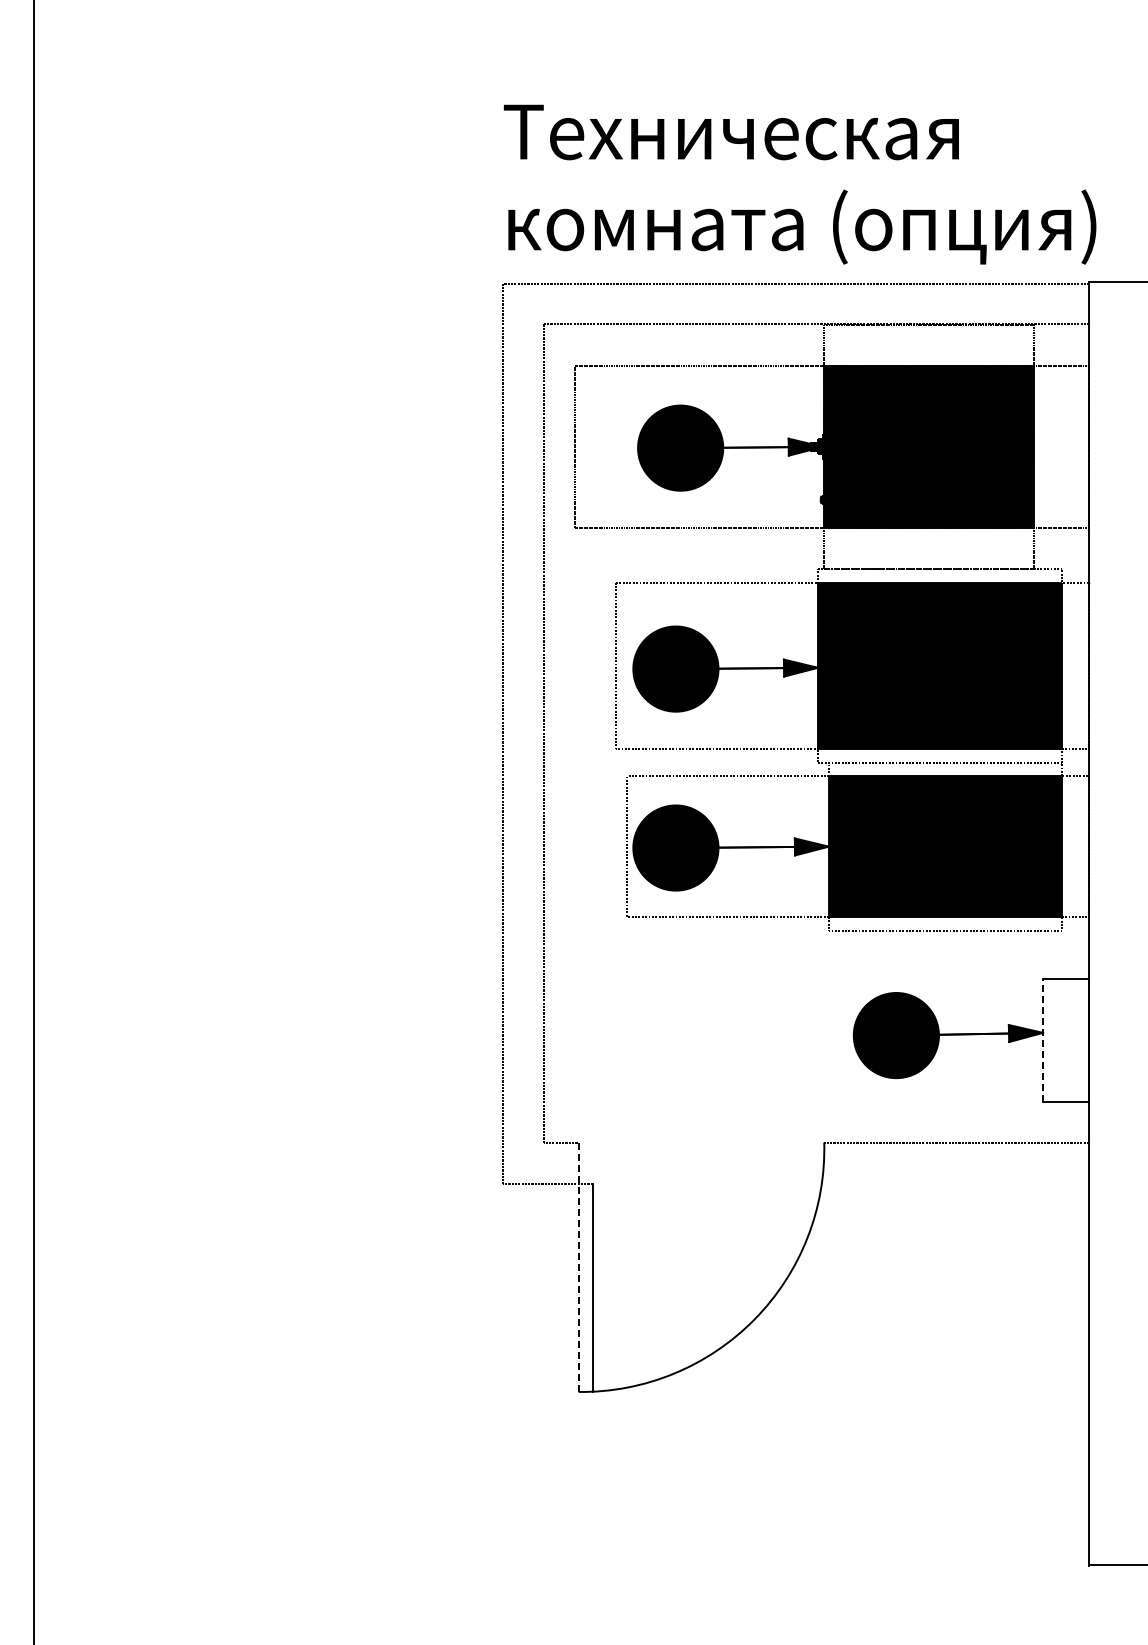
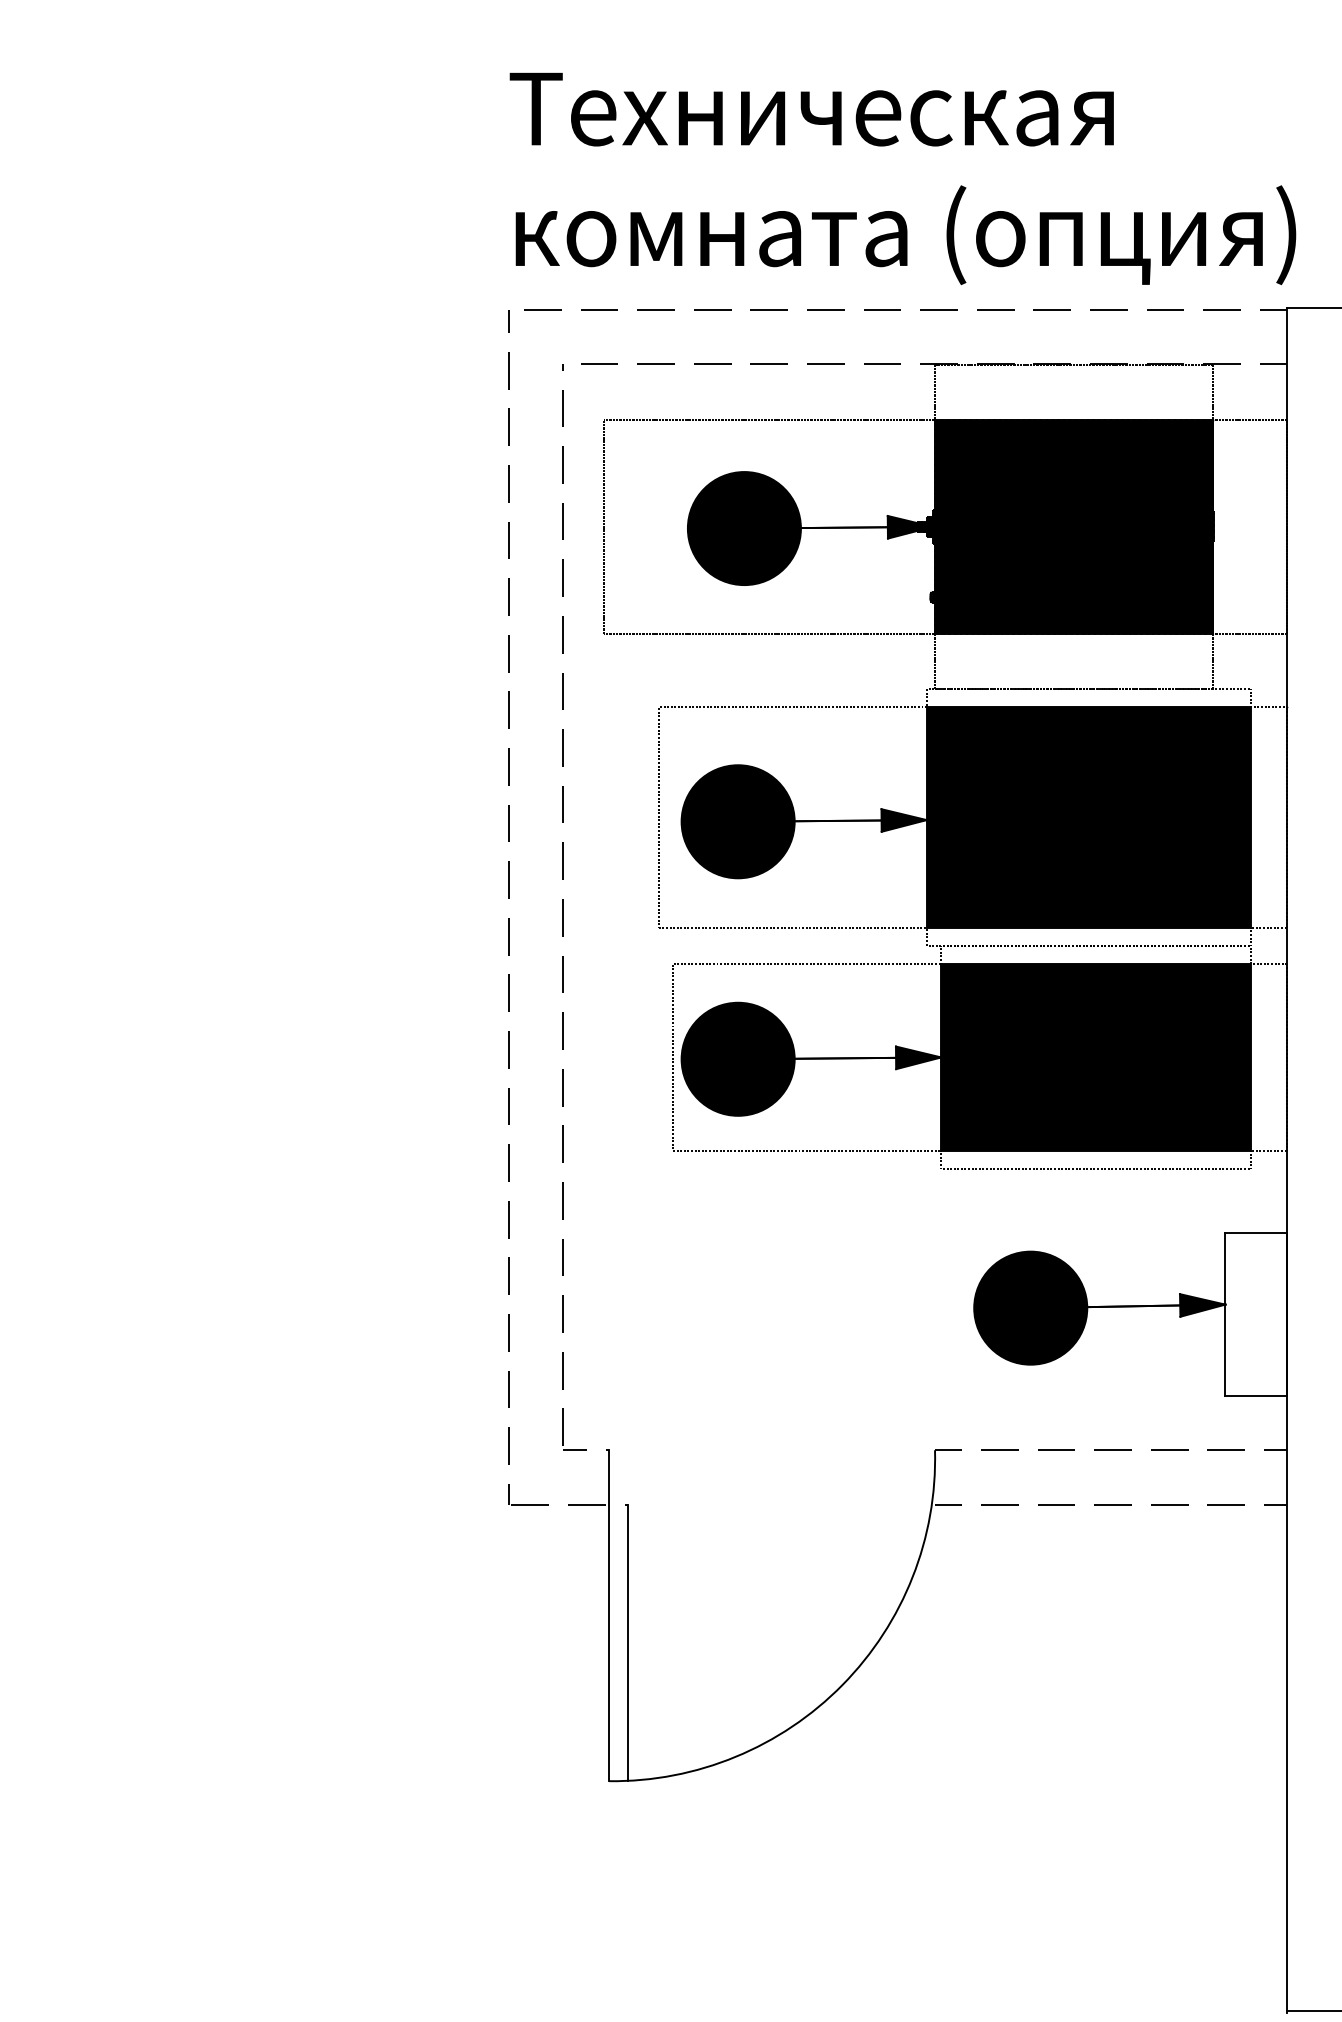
line: (1043, 1040) -> (1225, 1314), dashed -> solid
line: (956, 1183) -> (1110, 1504), added
line: (578, 1267) -> (608, 1615), dashed -> solid

